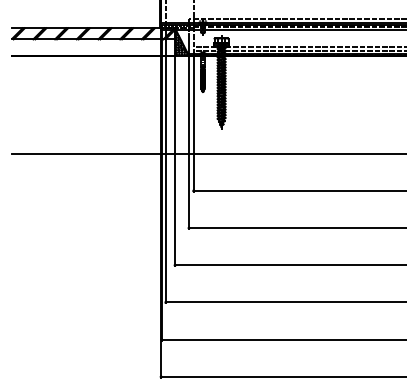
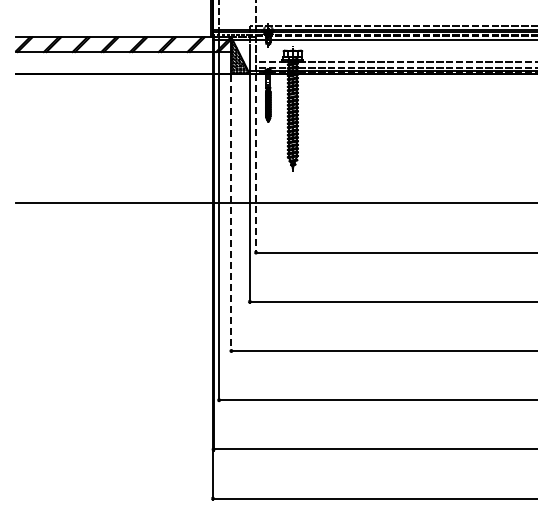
line: (194, 124) -> (256, 164), solid -> dashed
line: (175, 162) -> (231, 214), solid -> dashed

